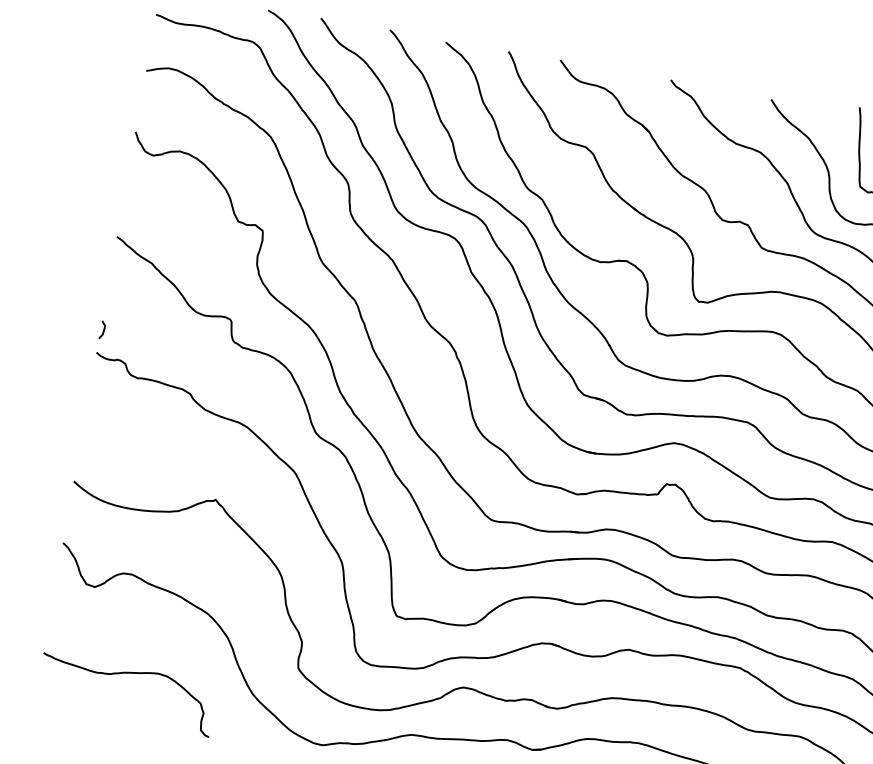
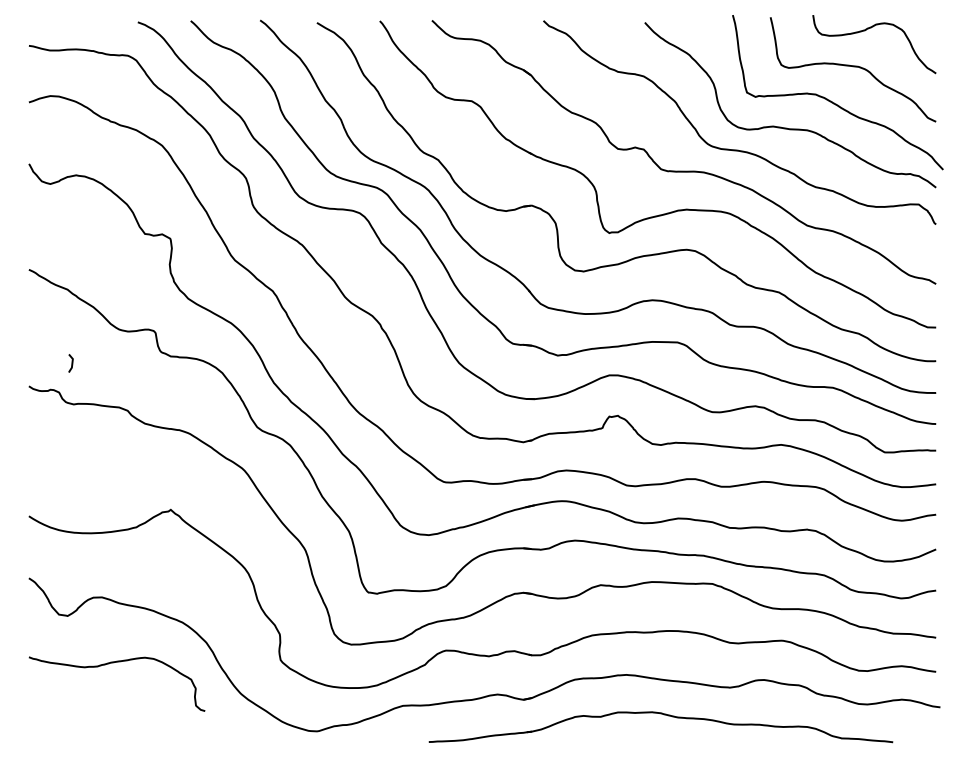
curve: (103, 330) -> (71, 363), moved
curve: (126, 673) -> (113, 663), moved

